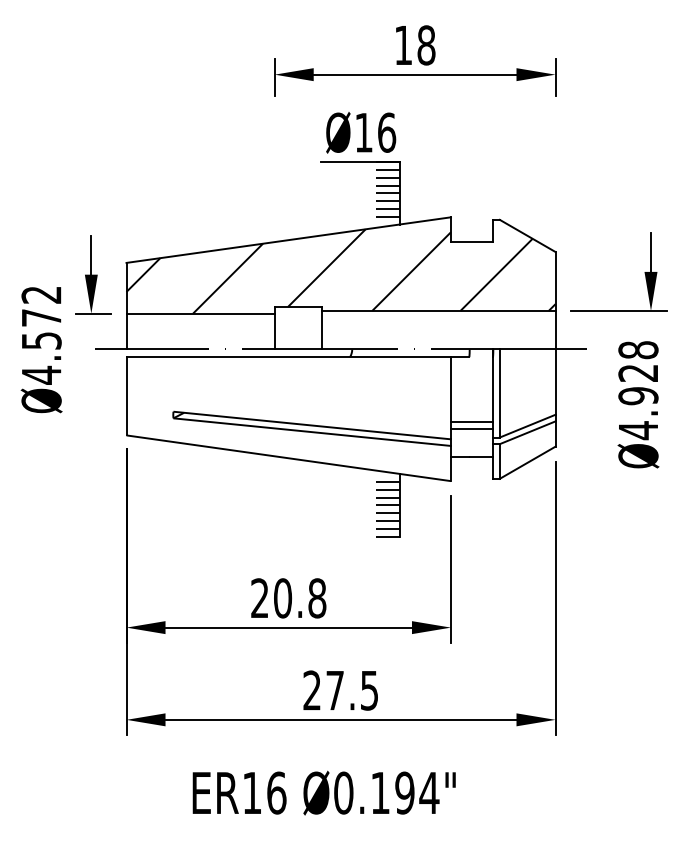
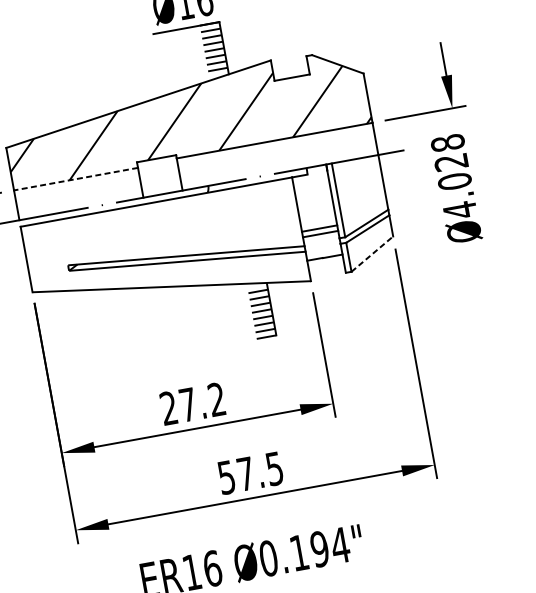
line: (200, 313) -> (75, 179), solid -> dashed
text: (638, 396) -> (455, 181), 4.928 -> 4.028
line: (528, 462) -> (373, 253), solid -> dashed
text: (300, 598) -> (202, 402), 20.8 -> 27.2
text: (311, 690) -> (226, 477), 27.5 -> 57.5

